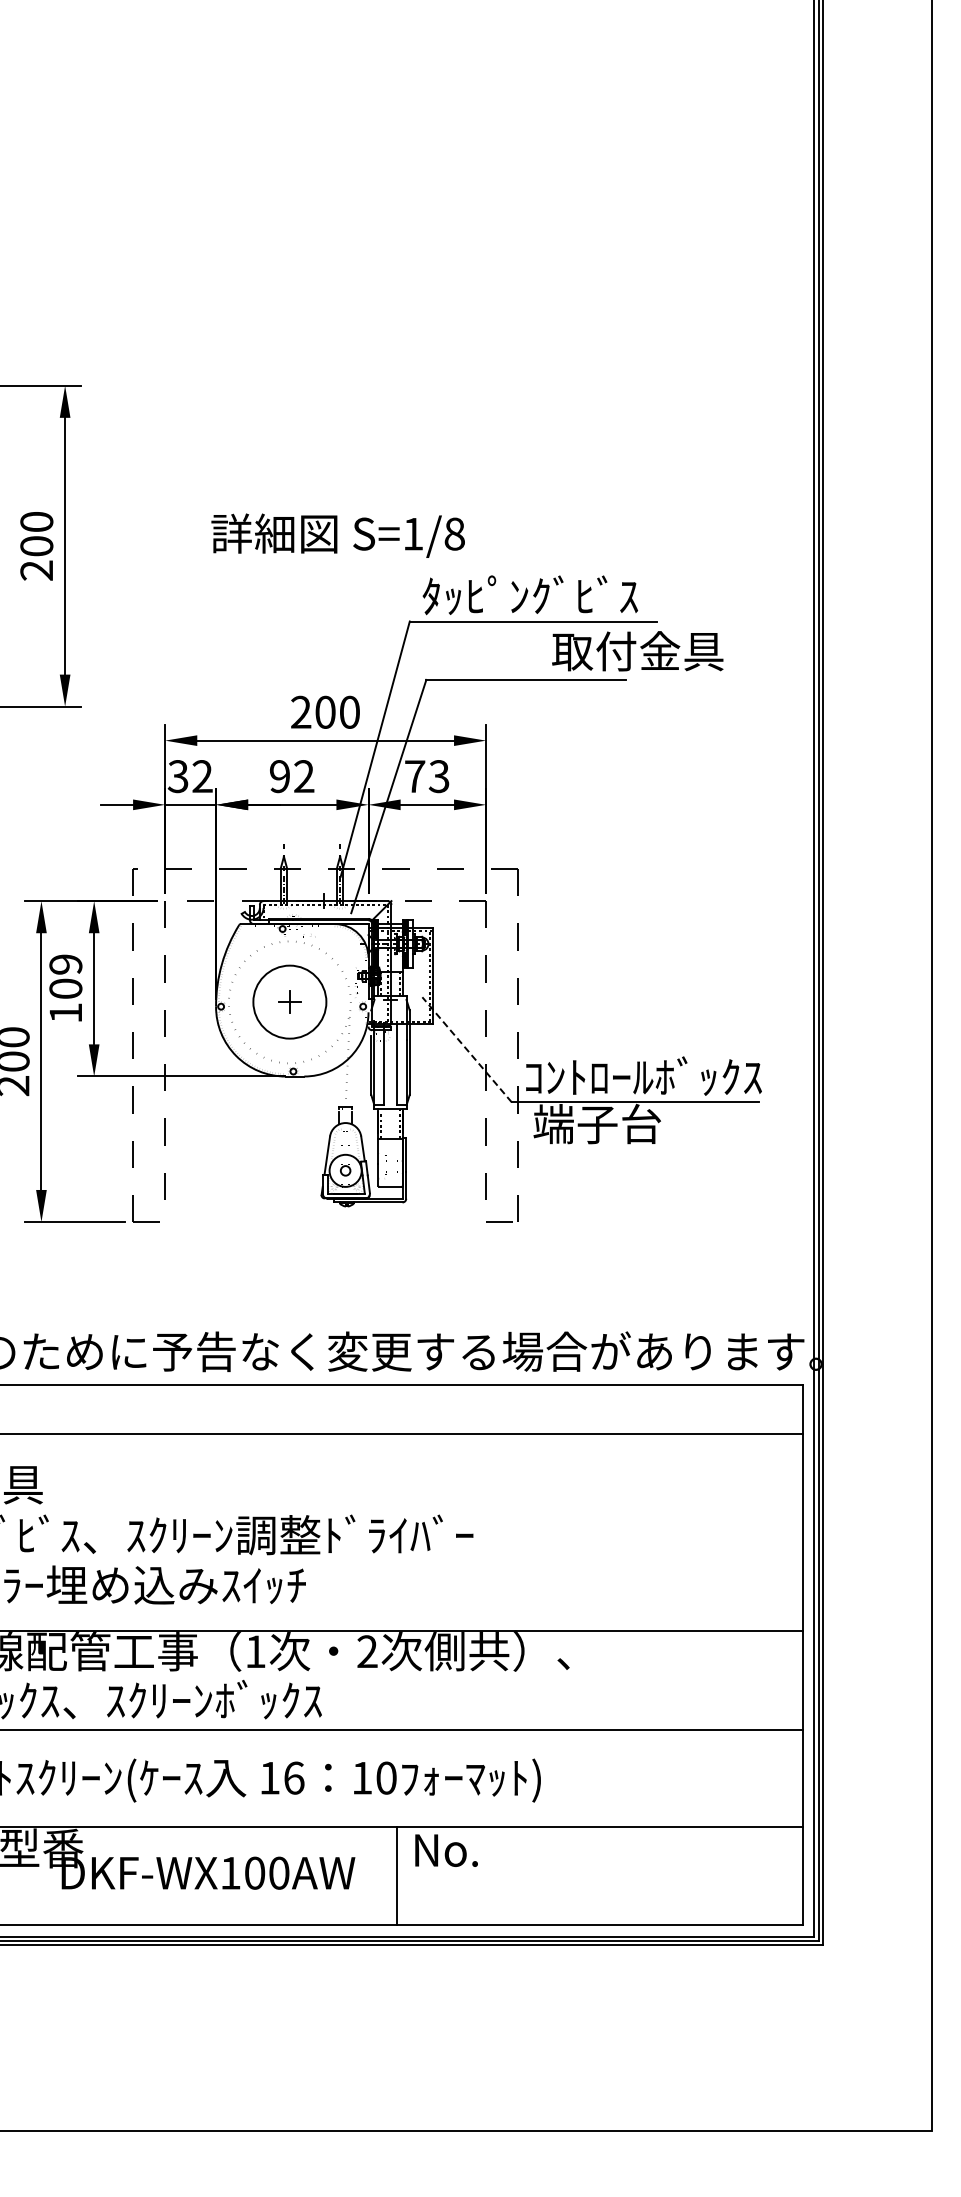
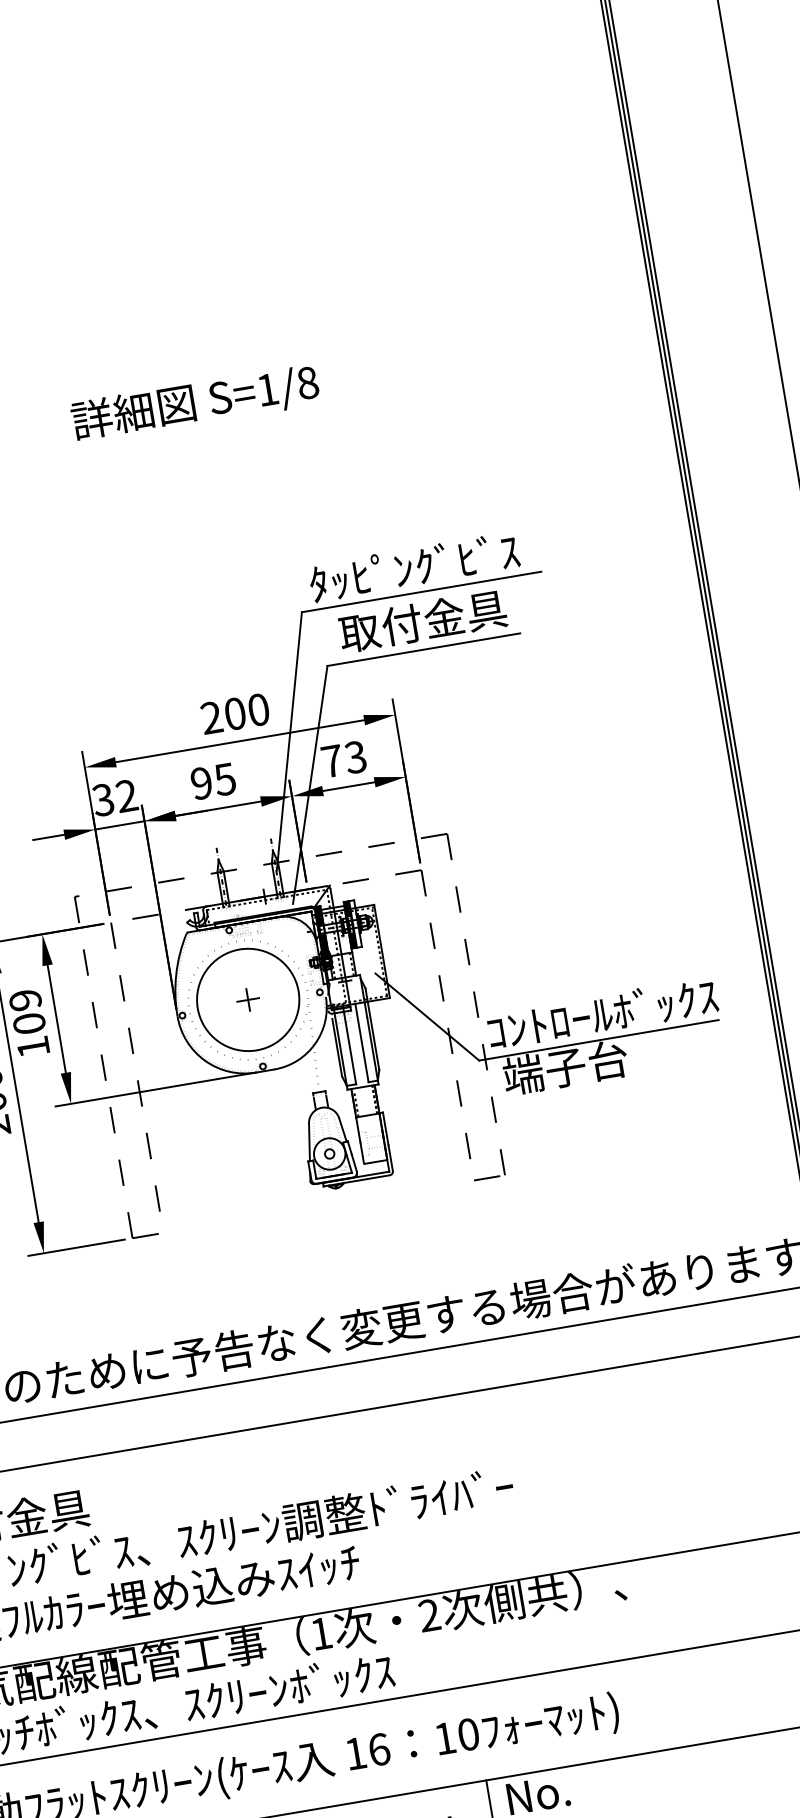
text: (337, 535) -> (194, 403), moved
text: (637, 651) -> (422, 621), moved
text: (303, 776) -> (224, 779), 92 -> 95
circle: (289, 1001) -> (247, 999), size x1.43
line: (466, 1049) -> (426, 1016), dashed -> solid

